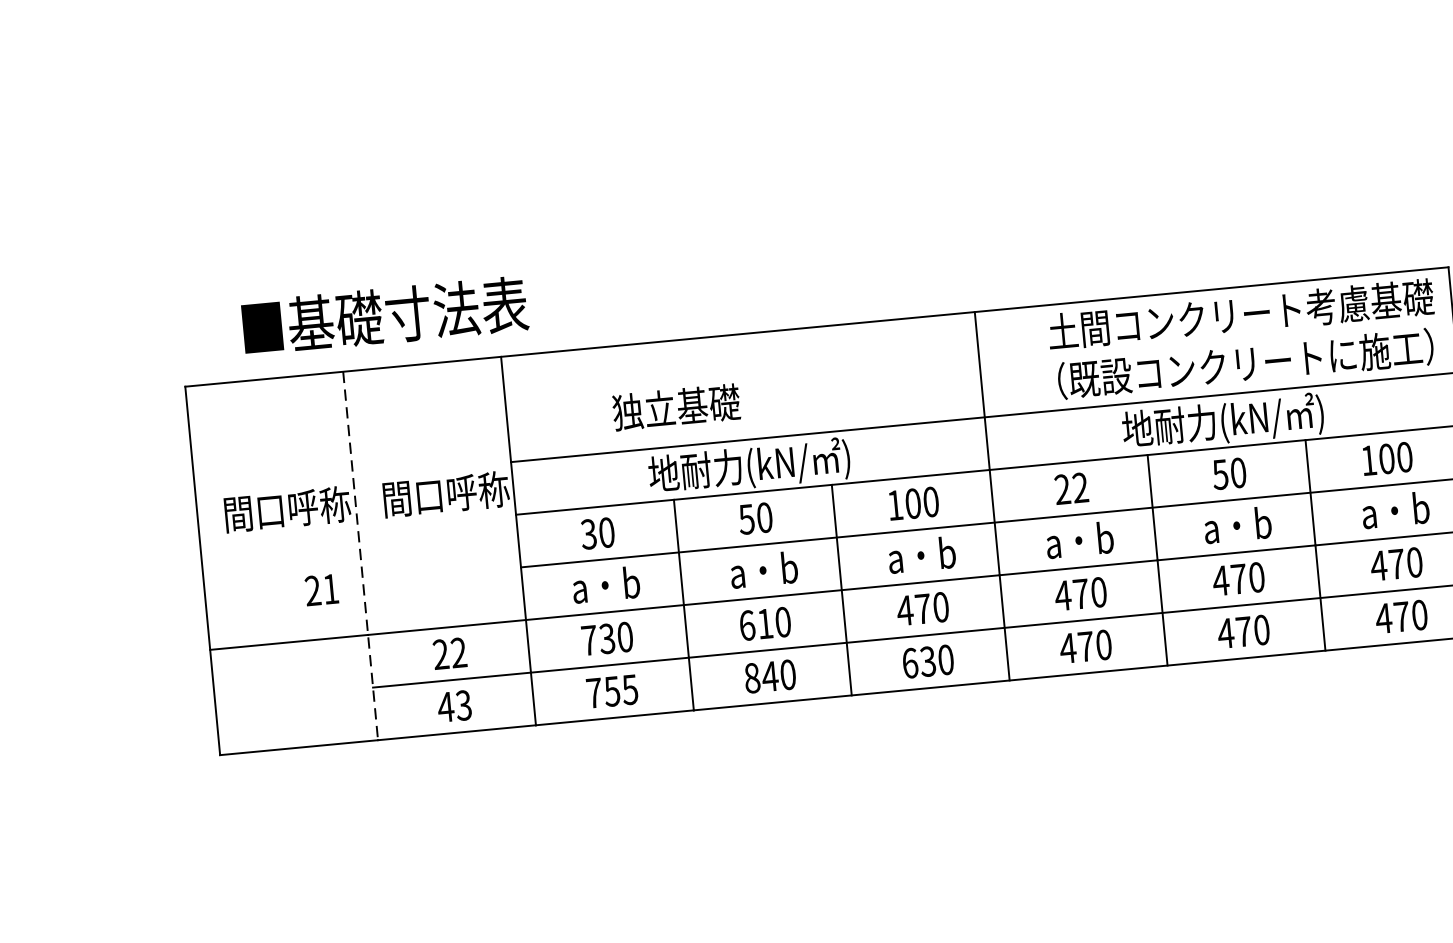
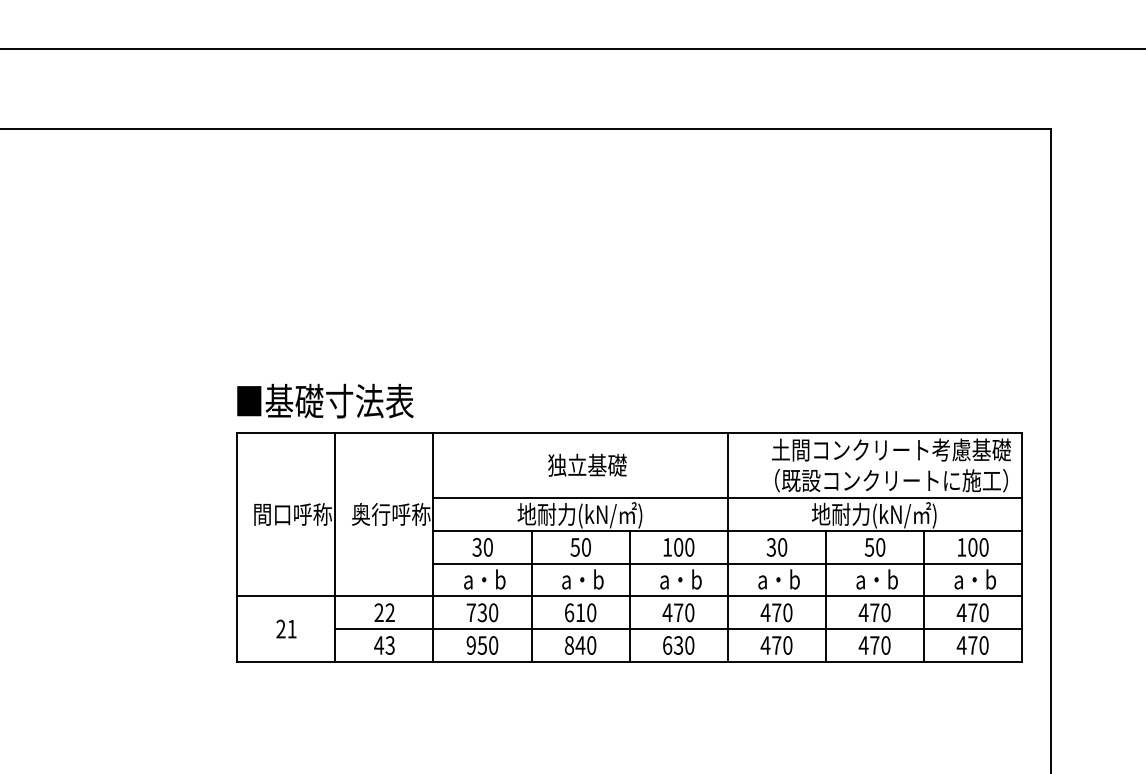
text: (385, 315) -> (325, 400), moved
text: (676, 406) -> (587, 464), moved
text: (1070, 488) -> (776, 547), 22 -> 30
text: (413, 497) -> (371, 514), 間口呼称 -> 奥行呼称
line: (360, 556) -> (335, 547), dashed -> solid
text: (321, 589) -> (286, 628), moved
text: (612, 691) -> (482, 645), 755 -> 950

